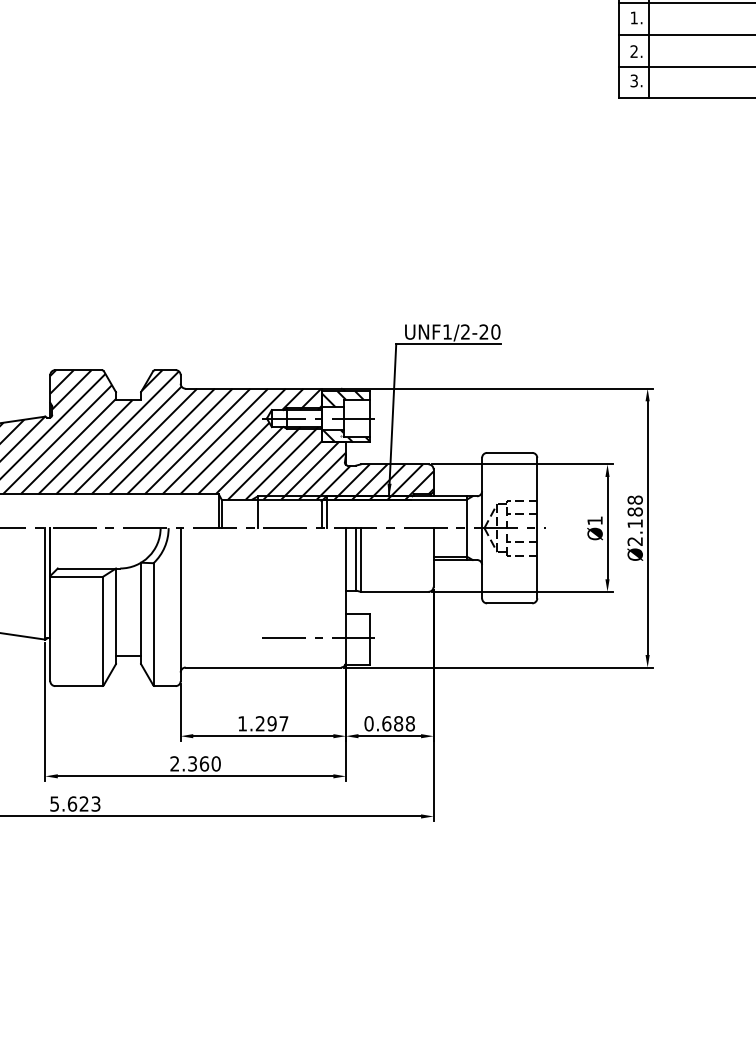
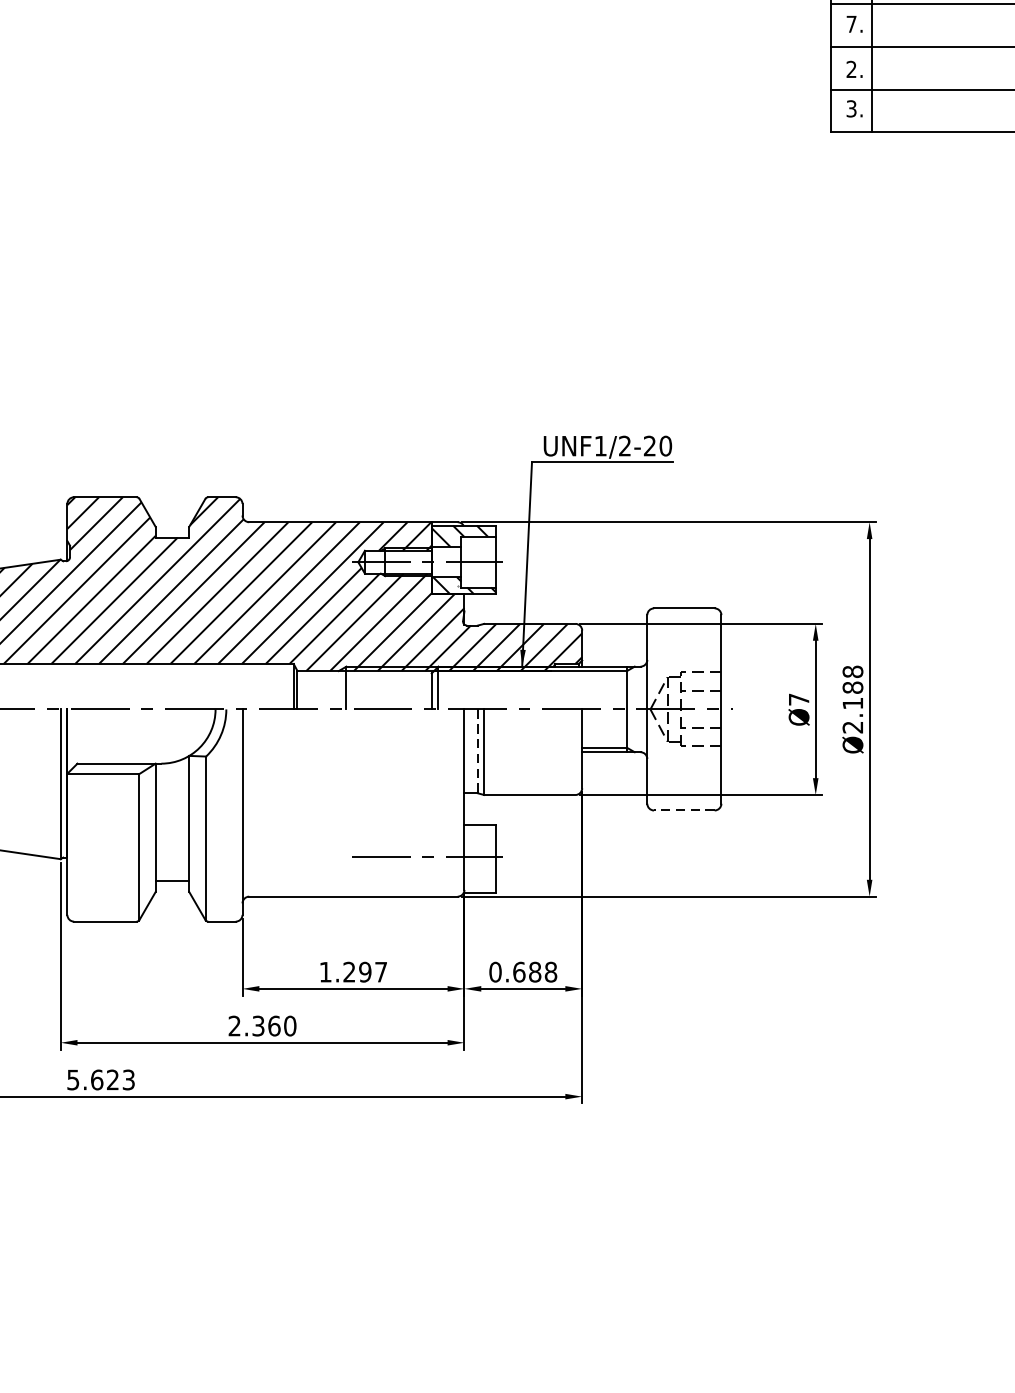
text: (633, 17) -> (850, 23), 1. -> 7.
text: (594, 520) -> (798, 699), Ø1 -> Ø7
line: (355, 559) -> (477, 751), solid -> dashed
line: (509, 603) -> (684, 810), solid -> dashed

